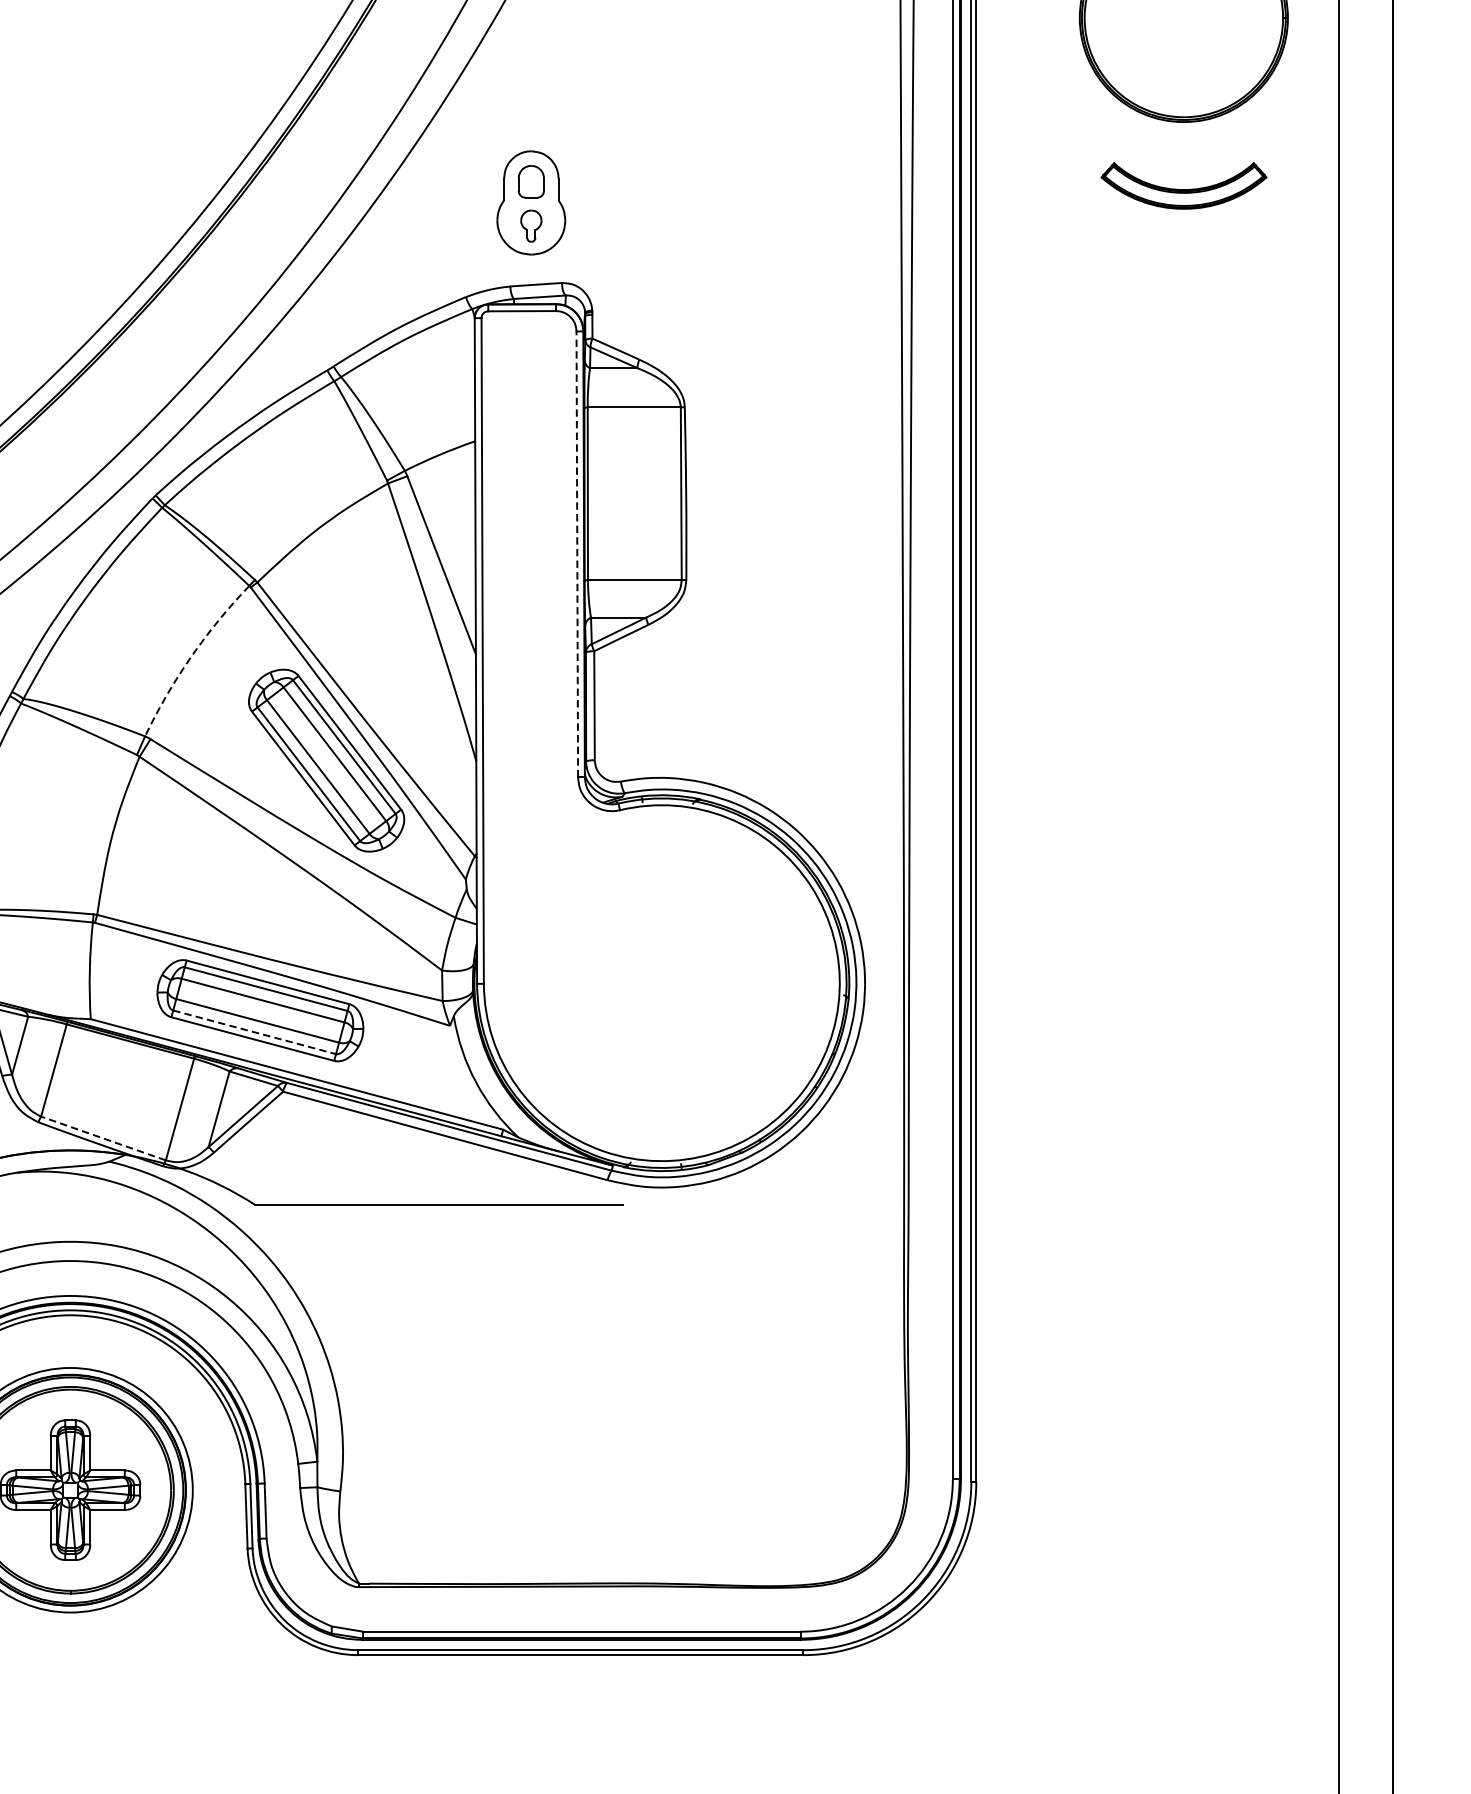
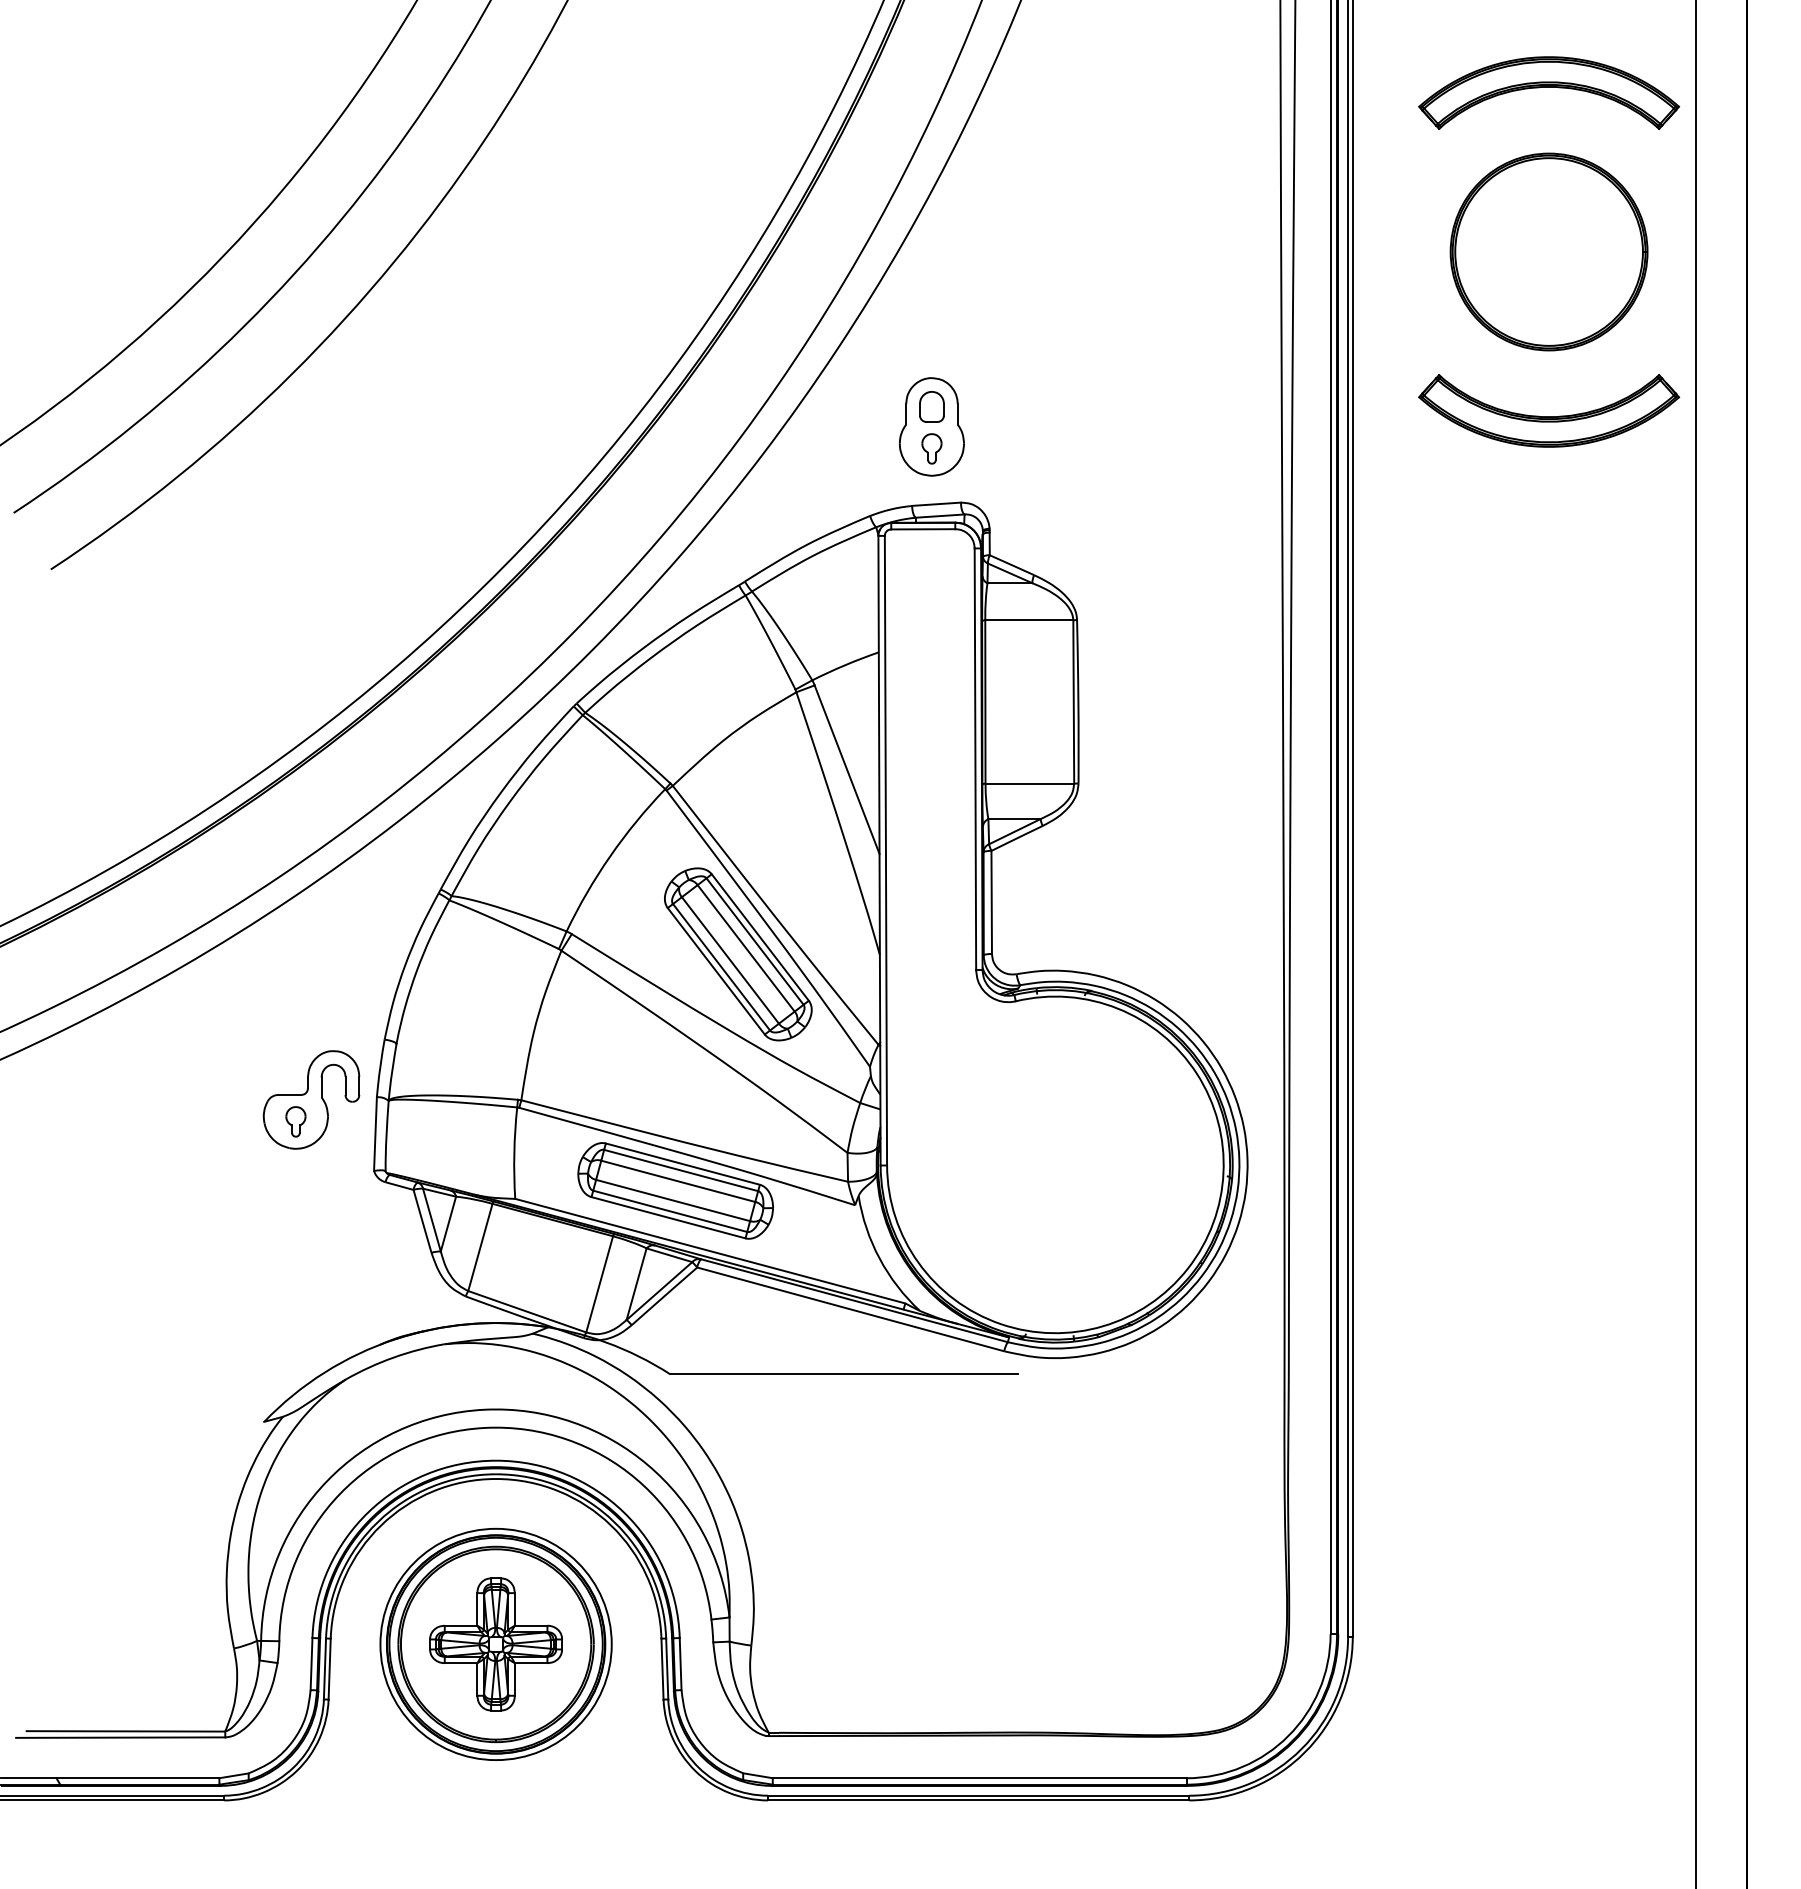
part: (1184, 185) -> (1549, 410), size x1.67
line: (577, 554) -> (975, 759), dashed -> solid
arc: (191, 657) -> (610, 856), dashed -> solid
line: (254, 1032) -> (670, 1211), dashed -> solid
line: (103, 1138) -> (527, 1311), dashed -> solid

